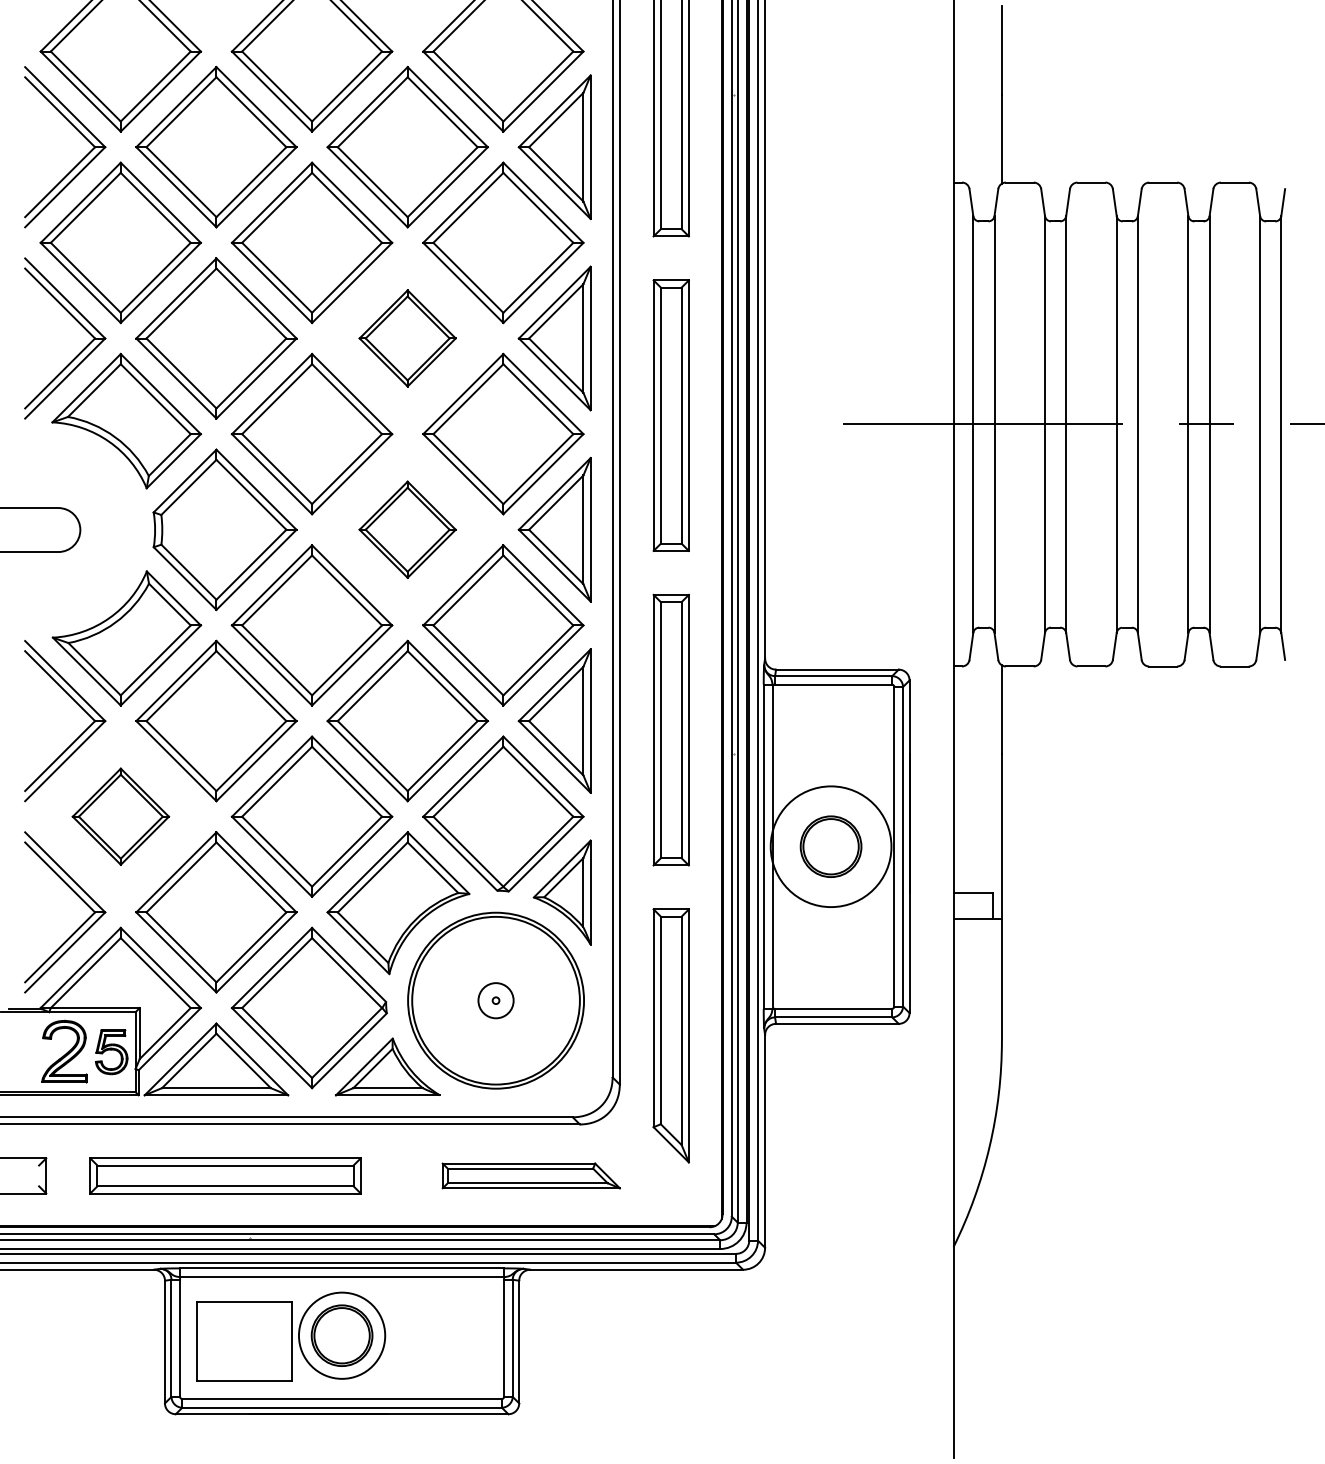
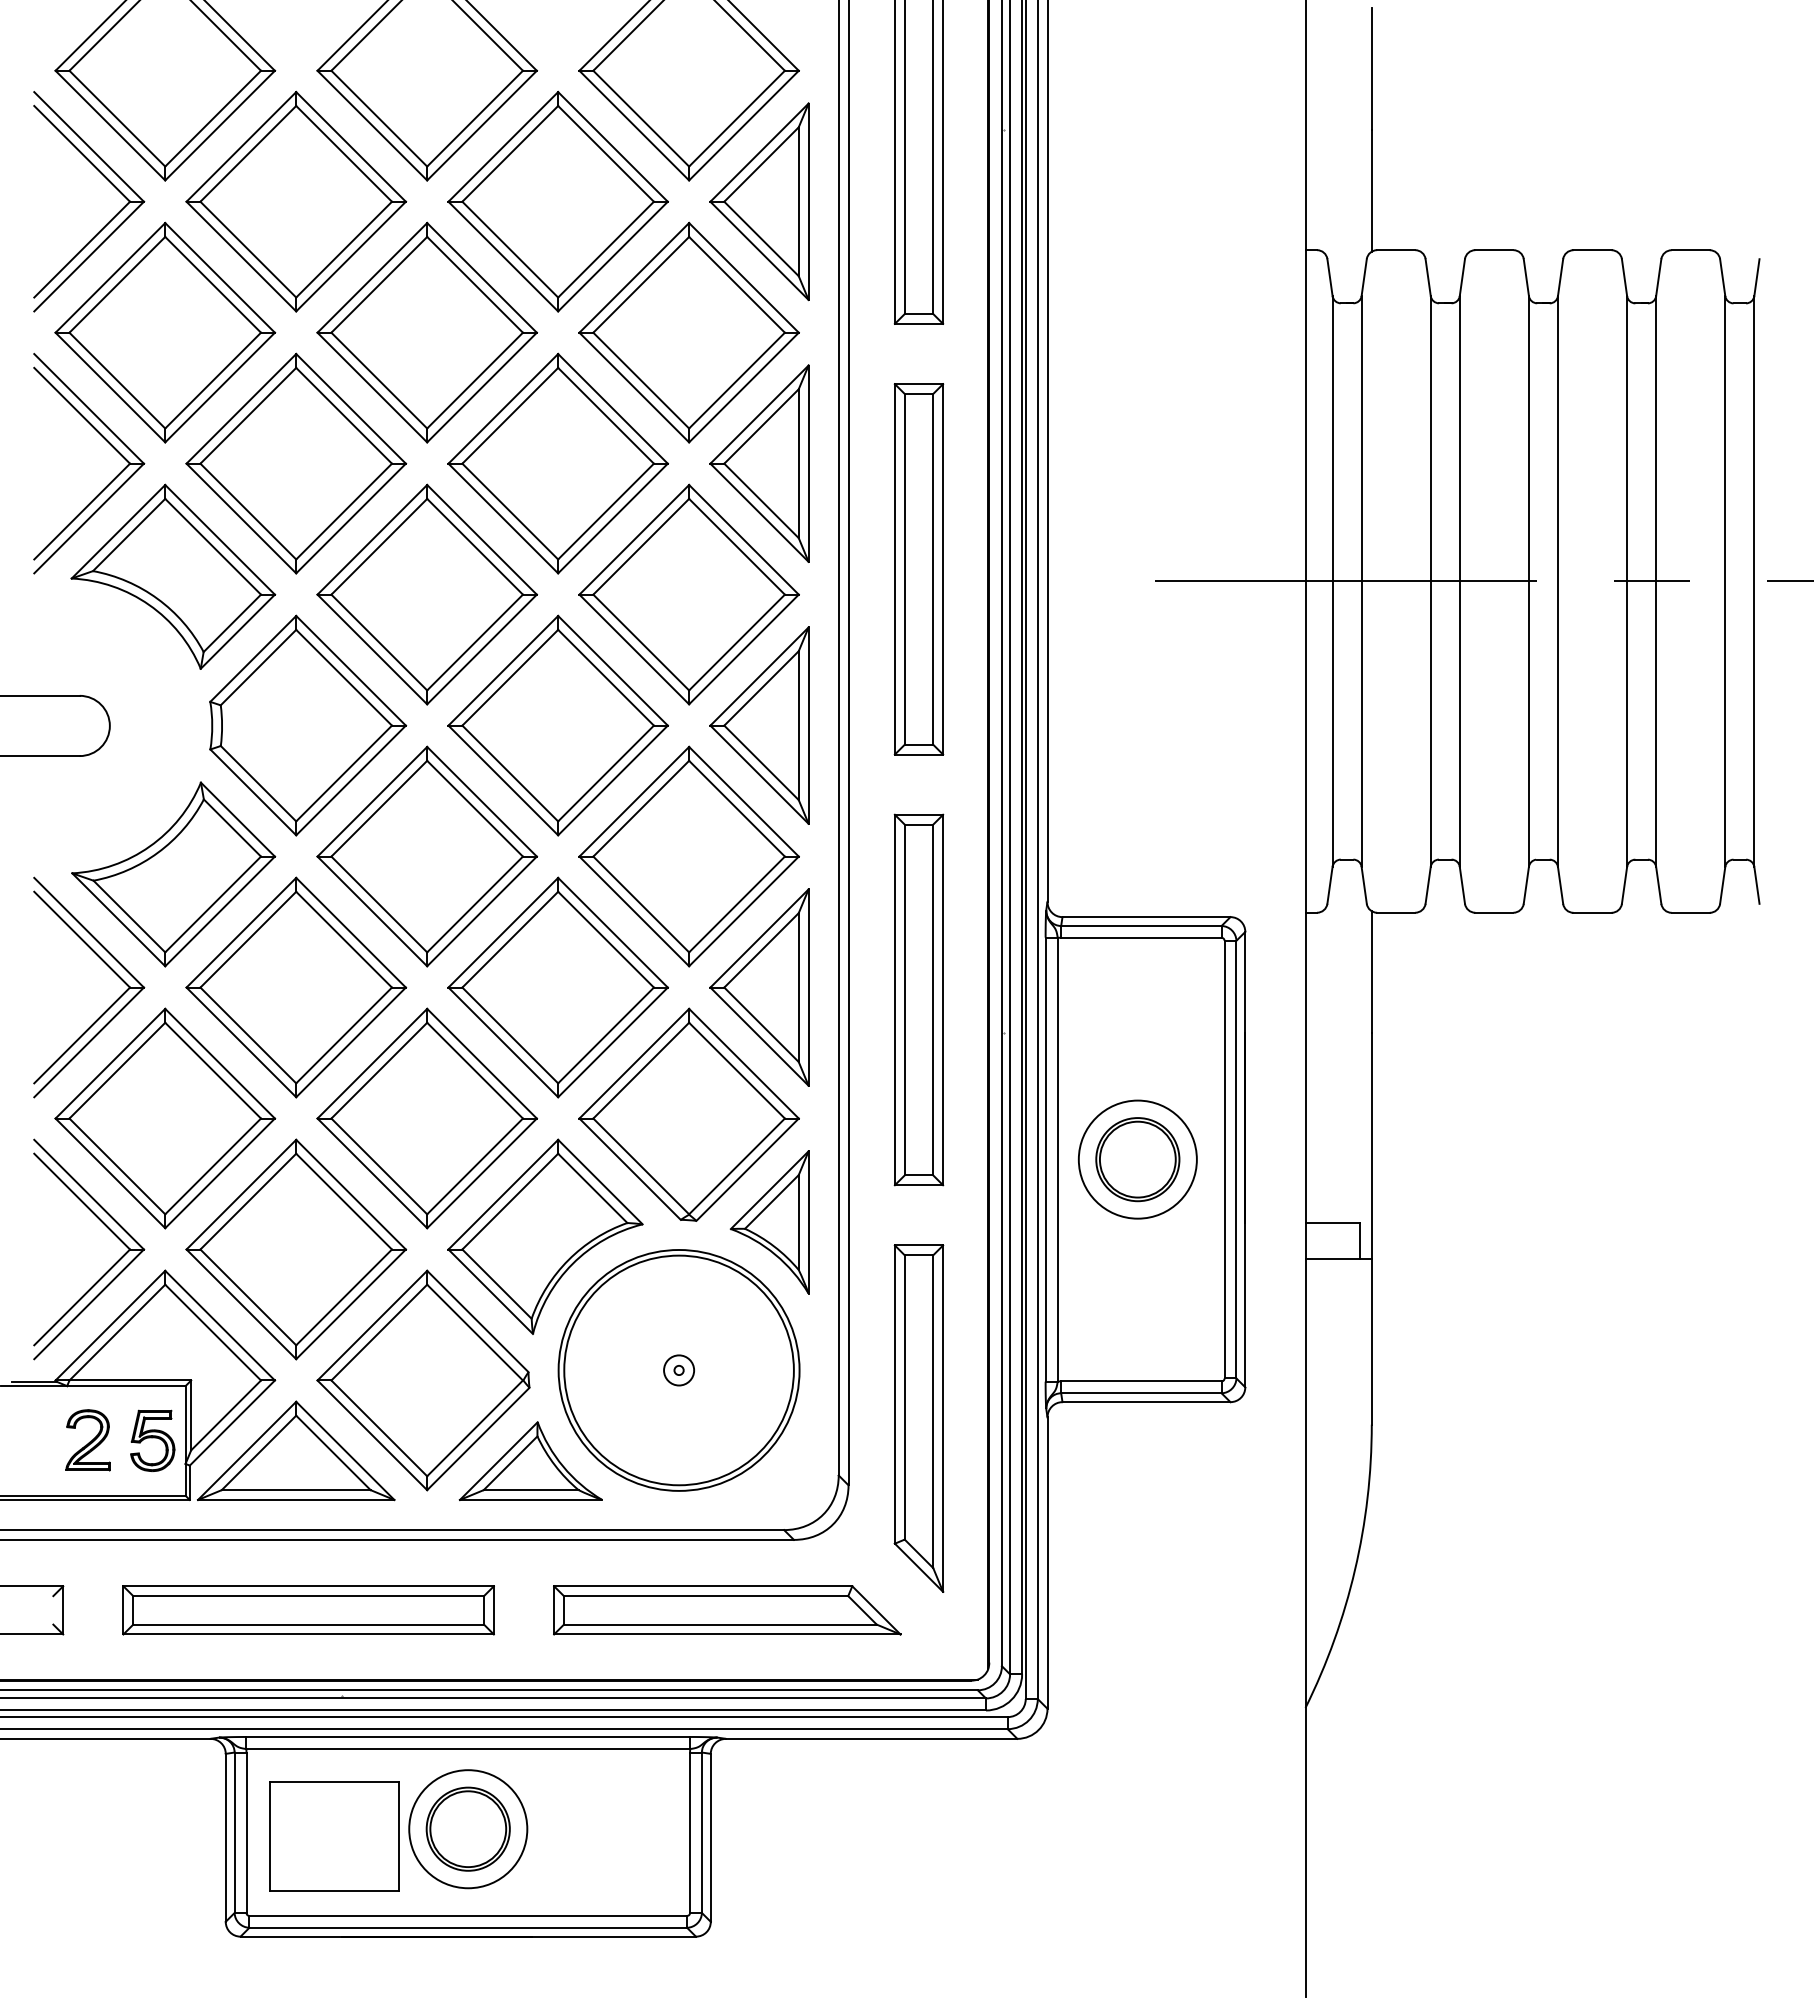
part: (407, 338) -> (557, 463), size x1.67
part: (407, 529) -> (557, 725), size x1.67
part: (120, 816) -> (165, 1118), size x1.67
circle: (830, 846) -> (1137, 1159), size x0.71
circle: (496, 1000) -> (679, 1370), size x0.62
part: (64, 1051) -> (87, 1440), size x0.71
part: (531, 1176) -> (727, 1610), size x1.43

